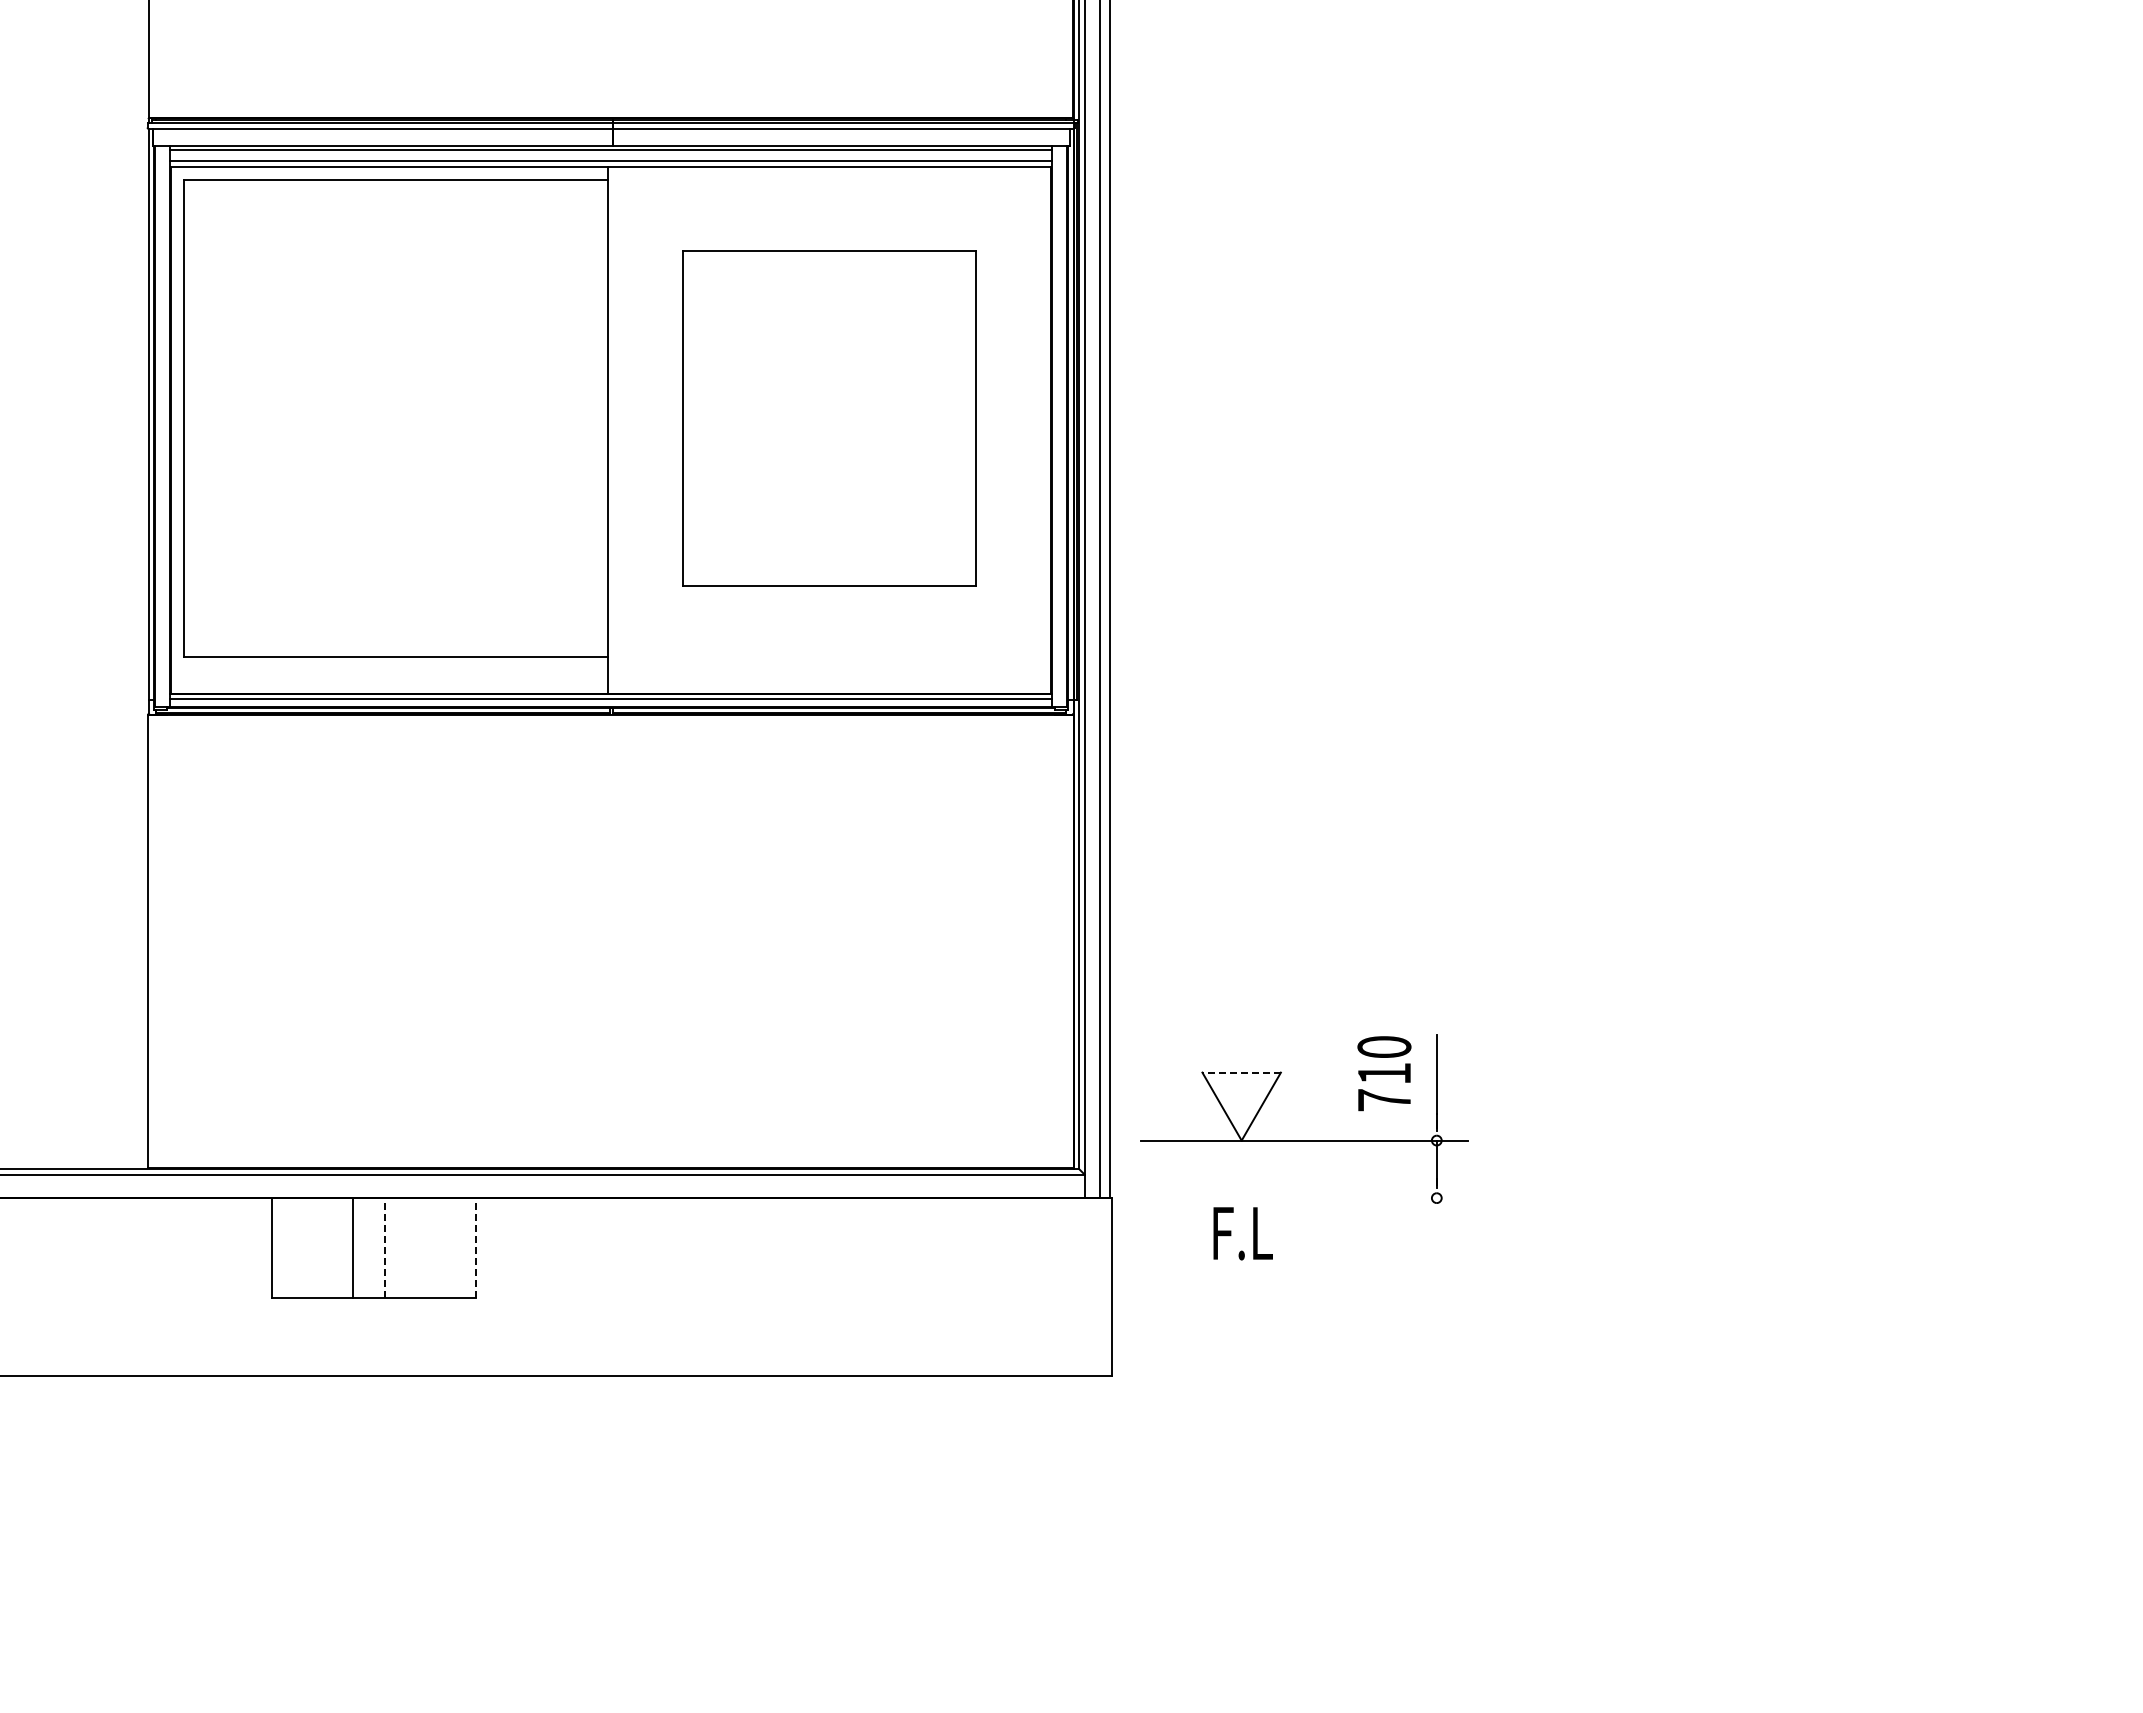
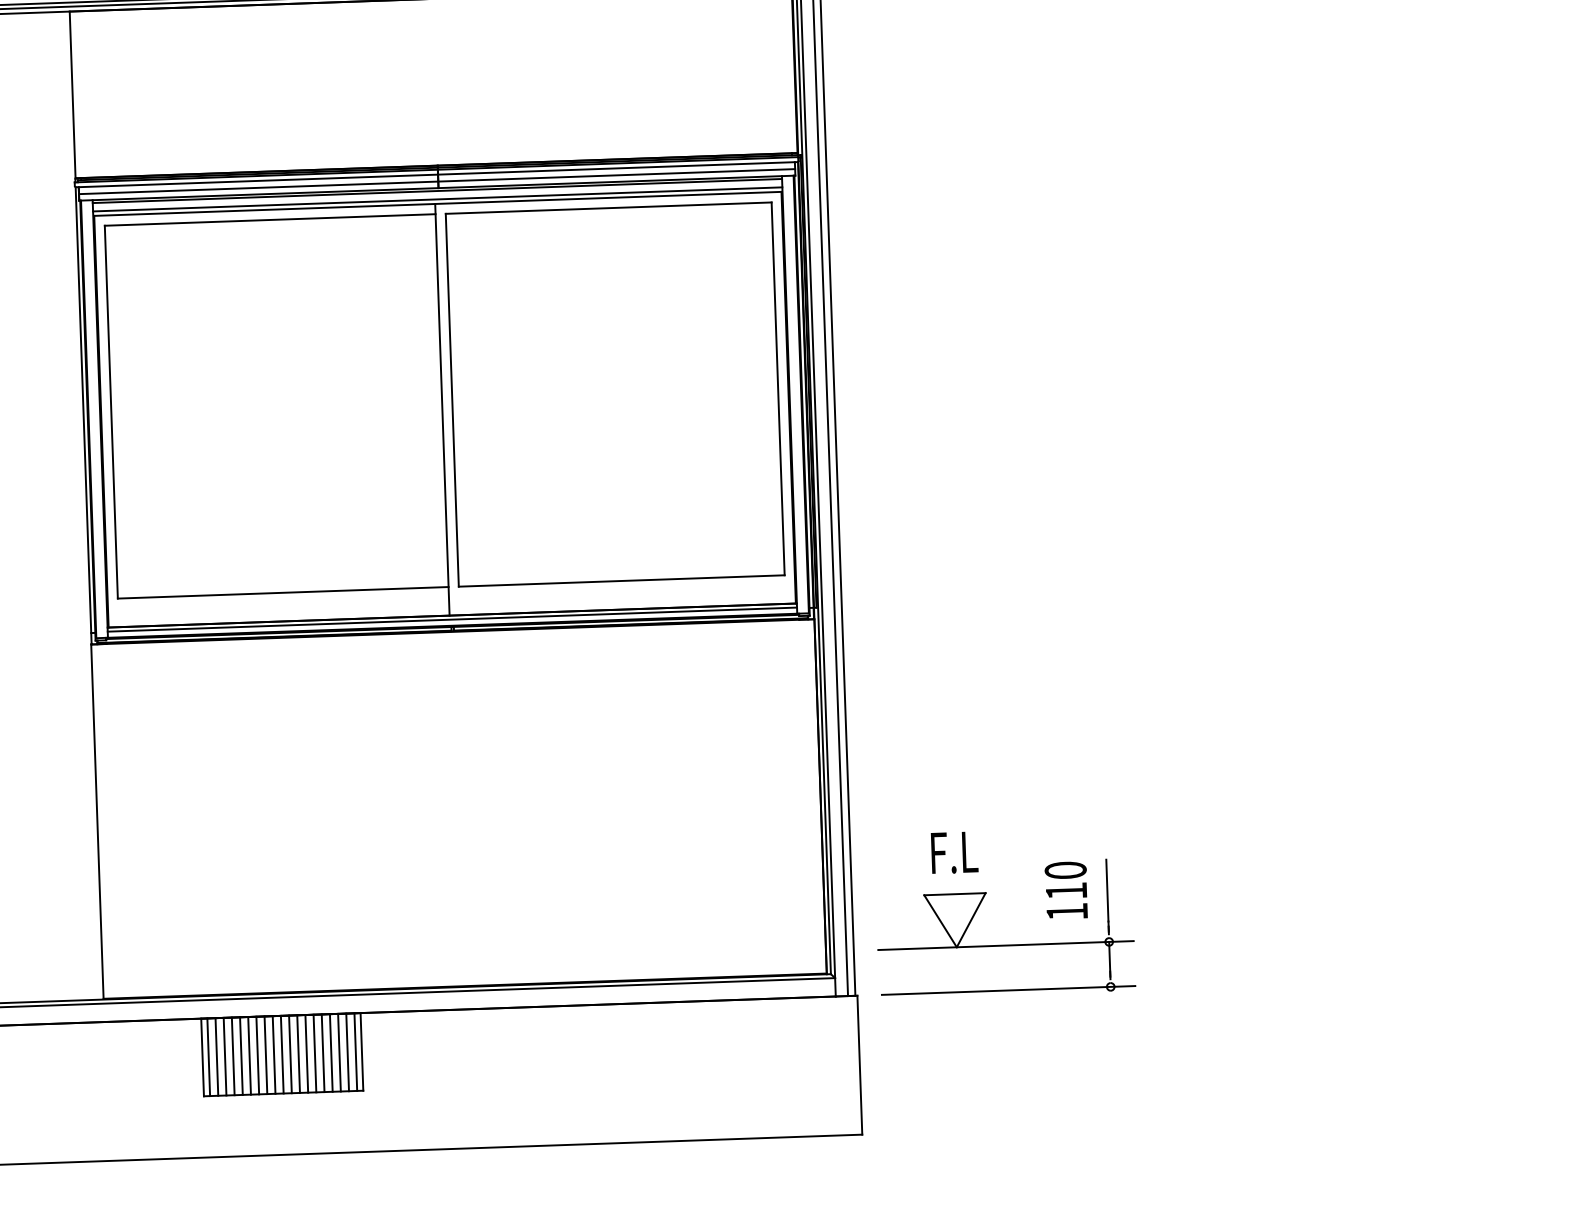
line: (610, 138) -> (436, 182), added
part: (829, 418) -> (615, 394), size x1.43
line: (1241, 1072) -> (954, 894), dashed -> solid
text: (1384, 1100) -> (1067, 912), 710 -> 110
line: (1305, 1198) -> (1008, 990), added
text: (1242, 1233) -> (954, 852), moved
line: (279, 1247) -> (208, 1056), added
line: (290, 1247) -> (217, 1056), added
line: (300, 1247) -> (224, 1056), added
line: (311, 1247) -> (233, 1056), added
line: (321, 1247) -> (241, 1055), added
line: (332, 1247) -> (249, 1055), added
line: (342, 1247) -> (257, 1055), added
line: (363, 1247) -> (274, 1054), added
line: (374, 1247) -> (282, 1054), added
line: (384, 1247) -> (290, 1054), dashed -> solid
line: (394, 1247) -> (298, 1053), added
line: (405, 1247) -> (306, 1053), added
line: (415, 1247) -> (314, 1053), added
line: (426, 1247) -> (323, 1052), added
line: (436, 1247) -> (331, 1052), added
line: (447, 1247) -> (339, 1052), added
line: (457, 1247) -> (347, 1052), added
line: (468, 1247) -> (356, 1051), added
line: (476, 1247) -> (362, 1051), dashed -> solid

